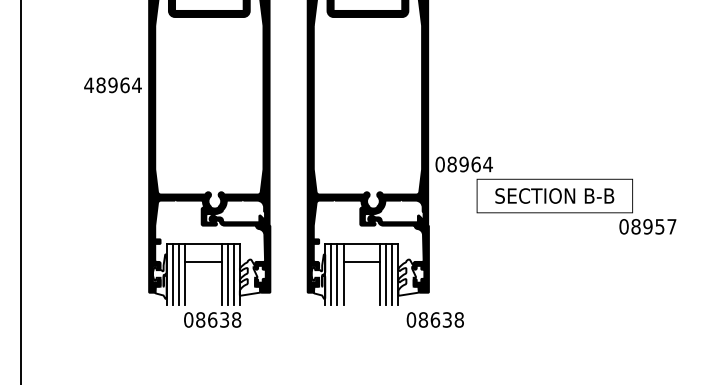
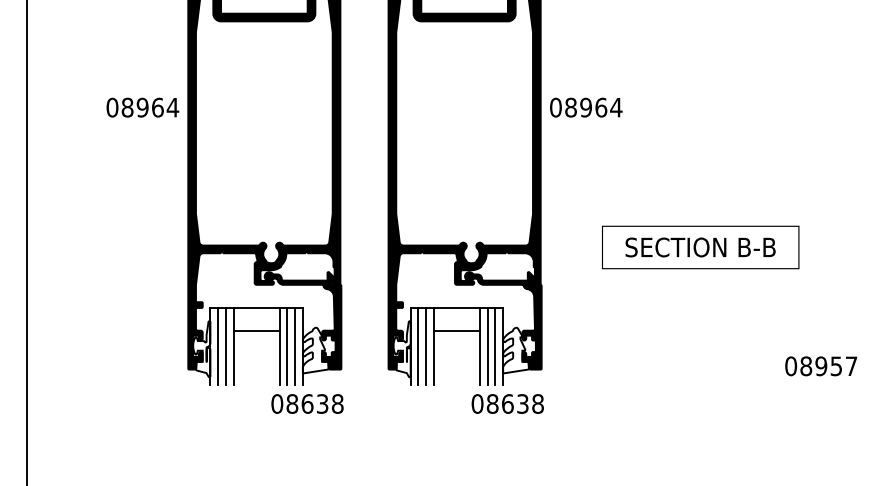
text: (89, 85) -> (112, 107), 48964 -> 08964
text: (464, 164) -> (586, 107), moved
text: (648, 226) -> (821, 366), moved
text: (212, 319) -> (307, 403), moved
text: (435, 319) -> (507, 403), moved

